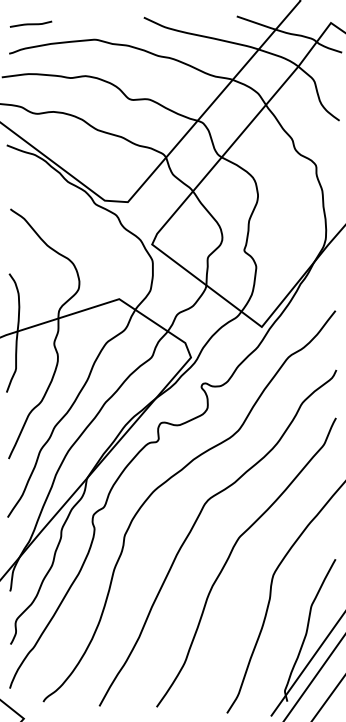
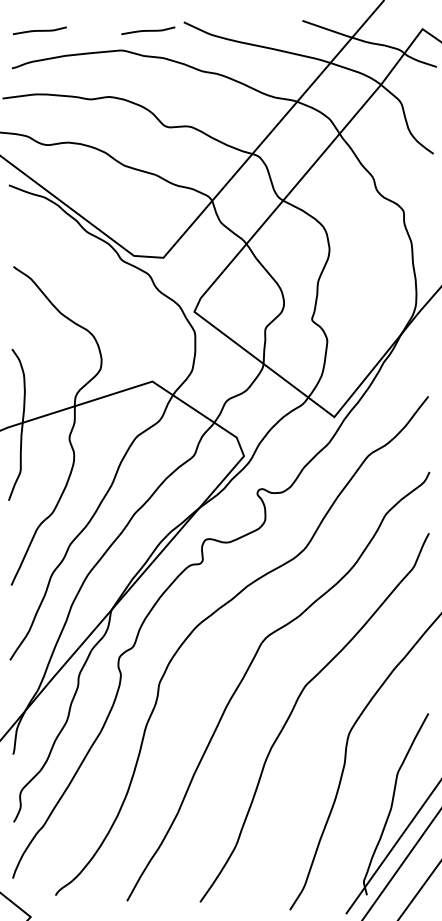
curve: (115, 23) -> (147, 29), added

